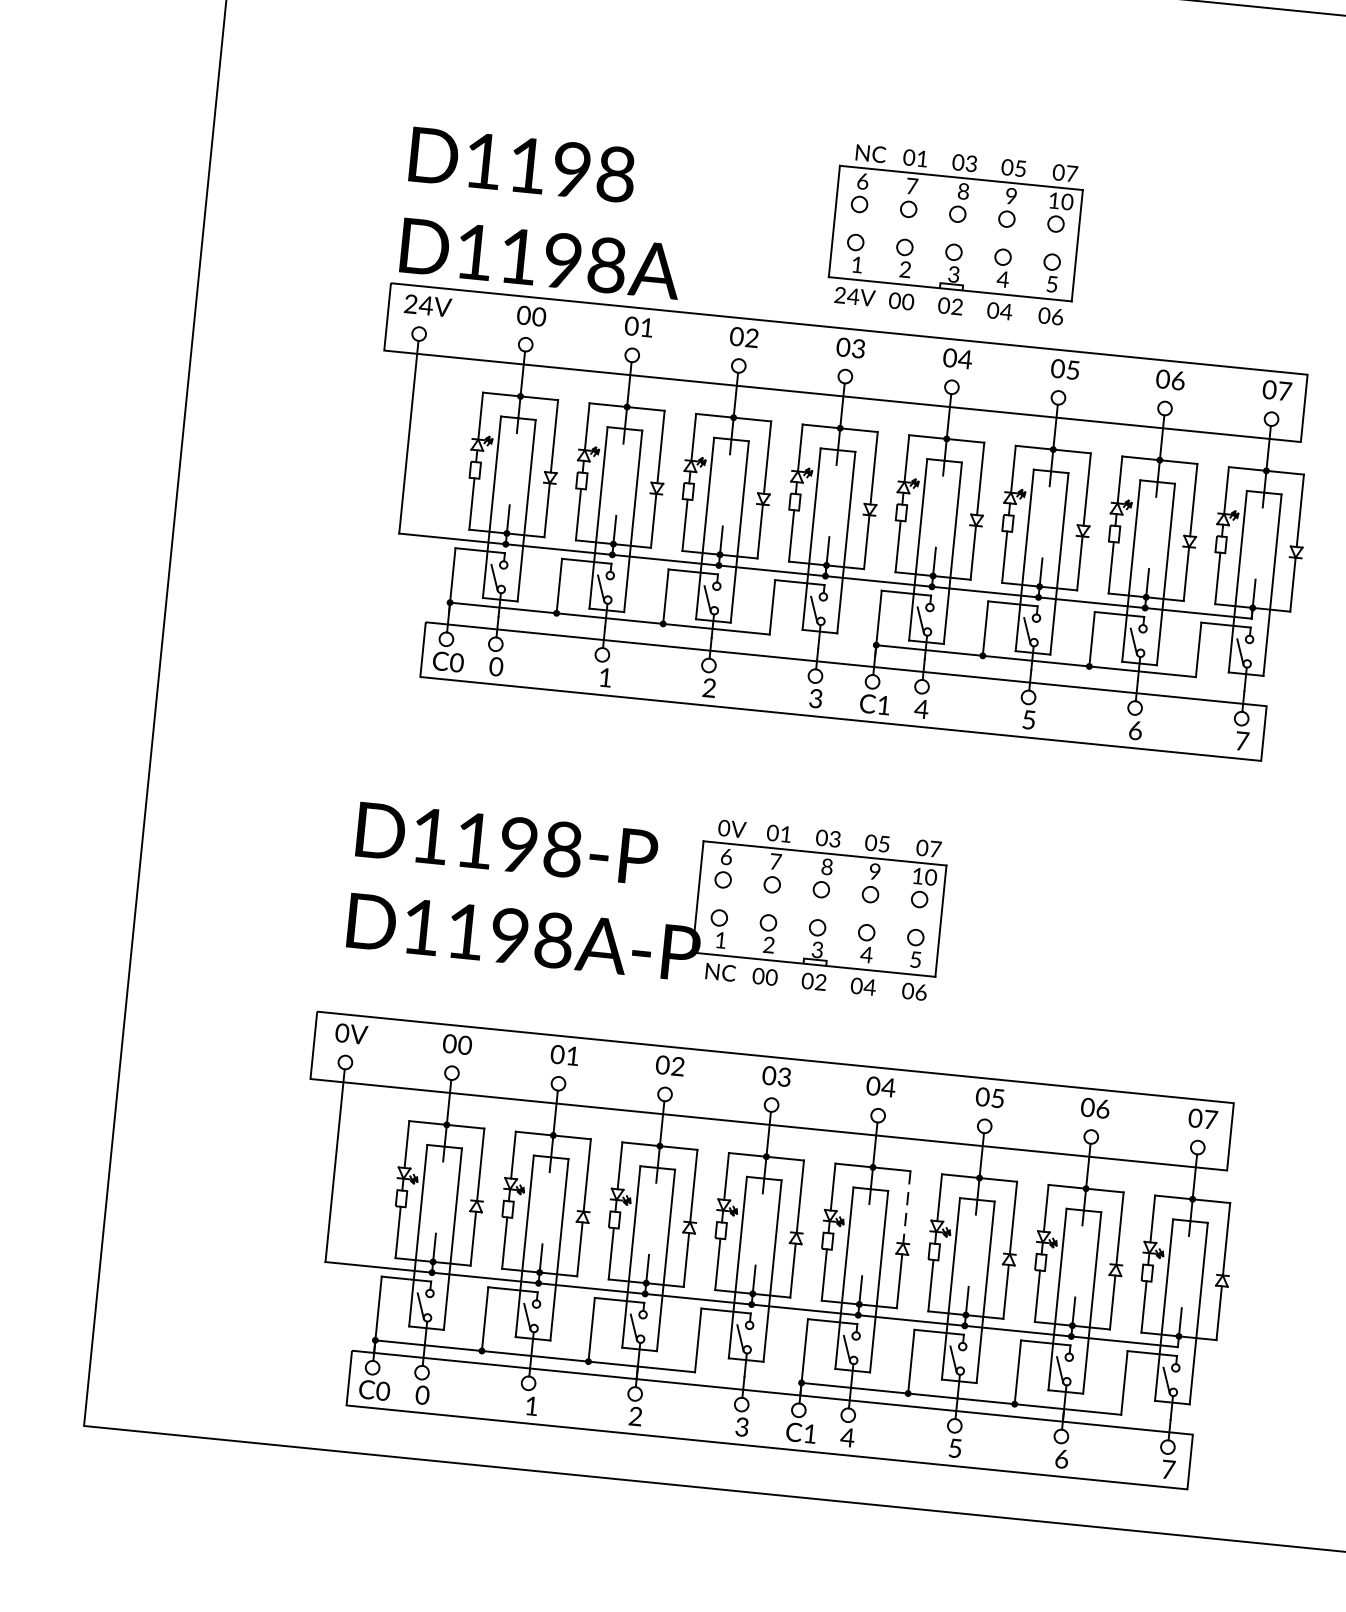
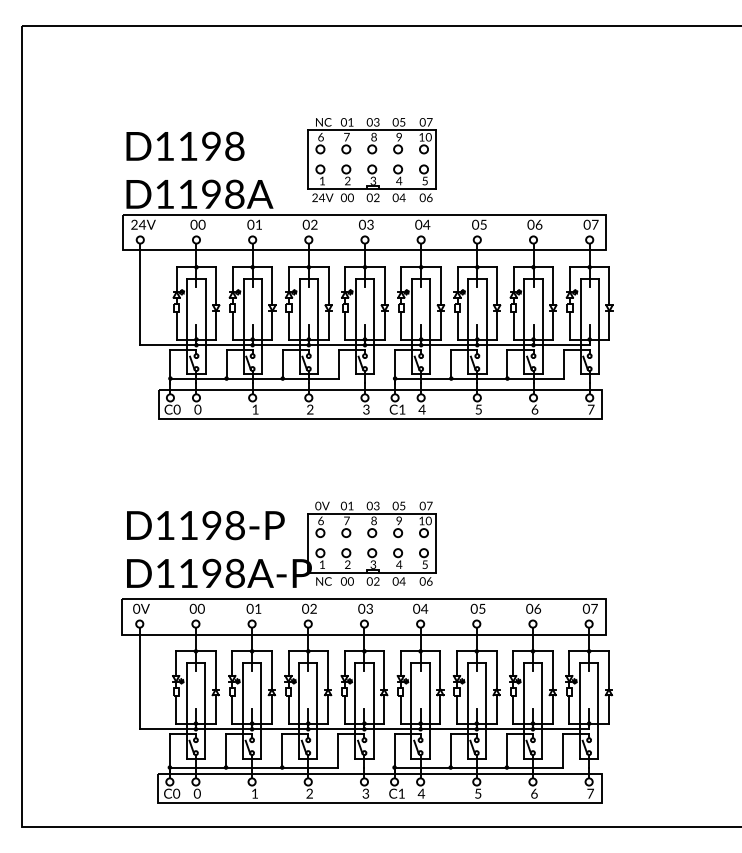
part: (954, 235) -> (371, 160), moved
part: (625, 882) -> (269, 539), moved
line: (907, 1207) -> (440, 670), dashed -> solid

